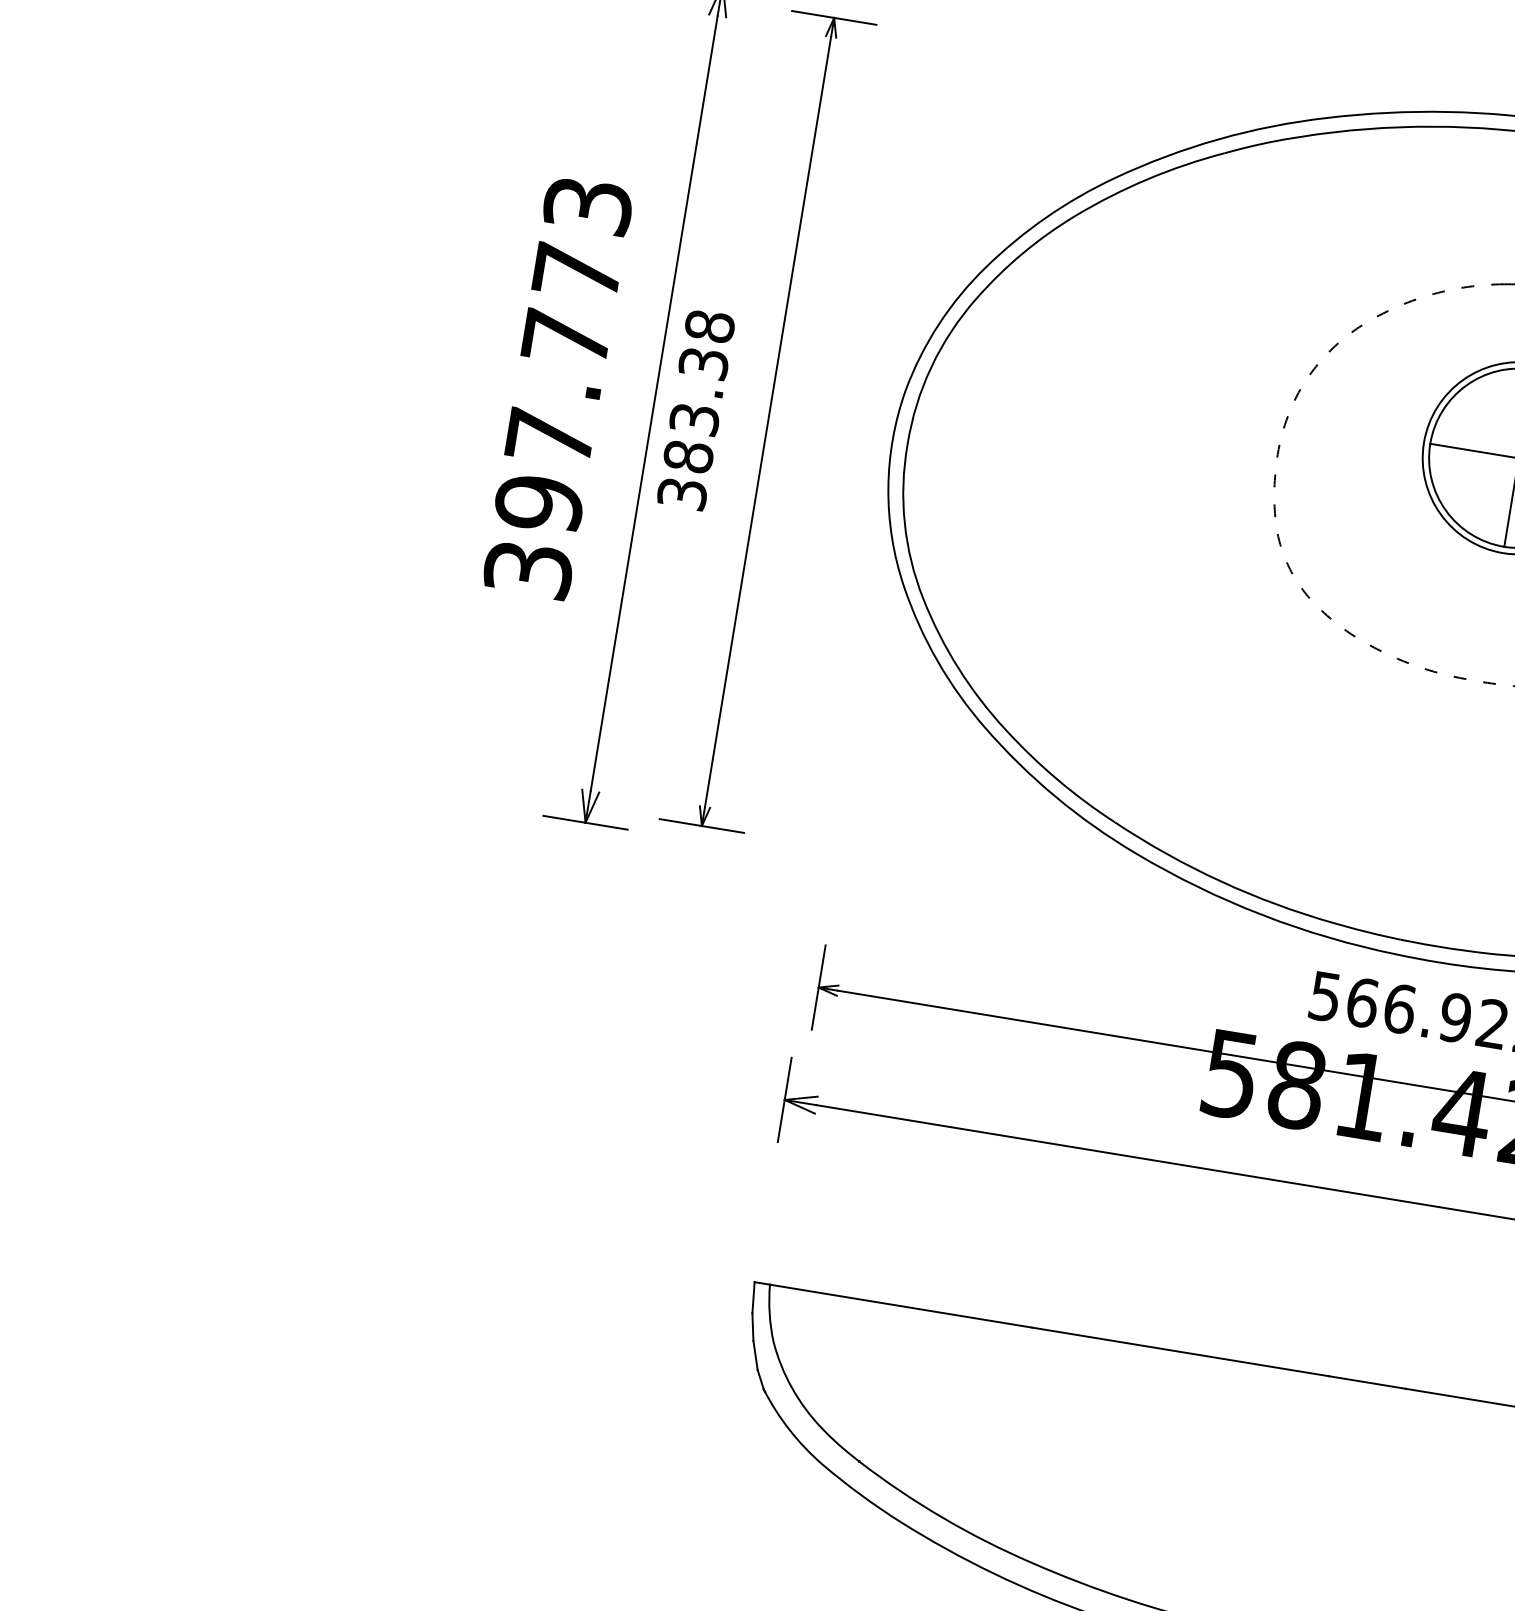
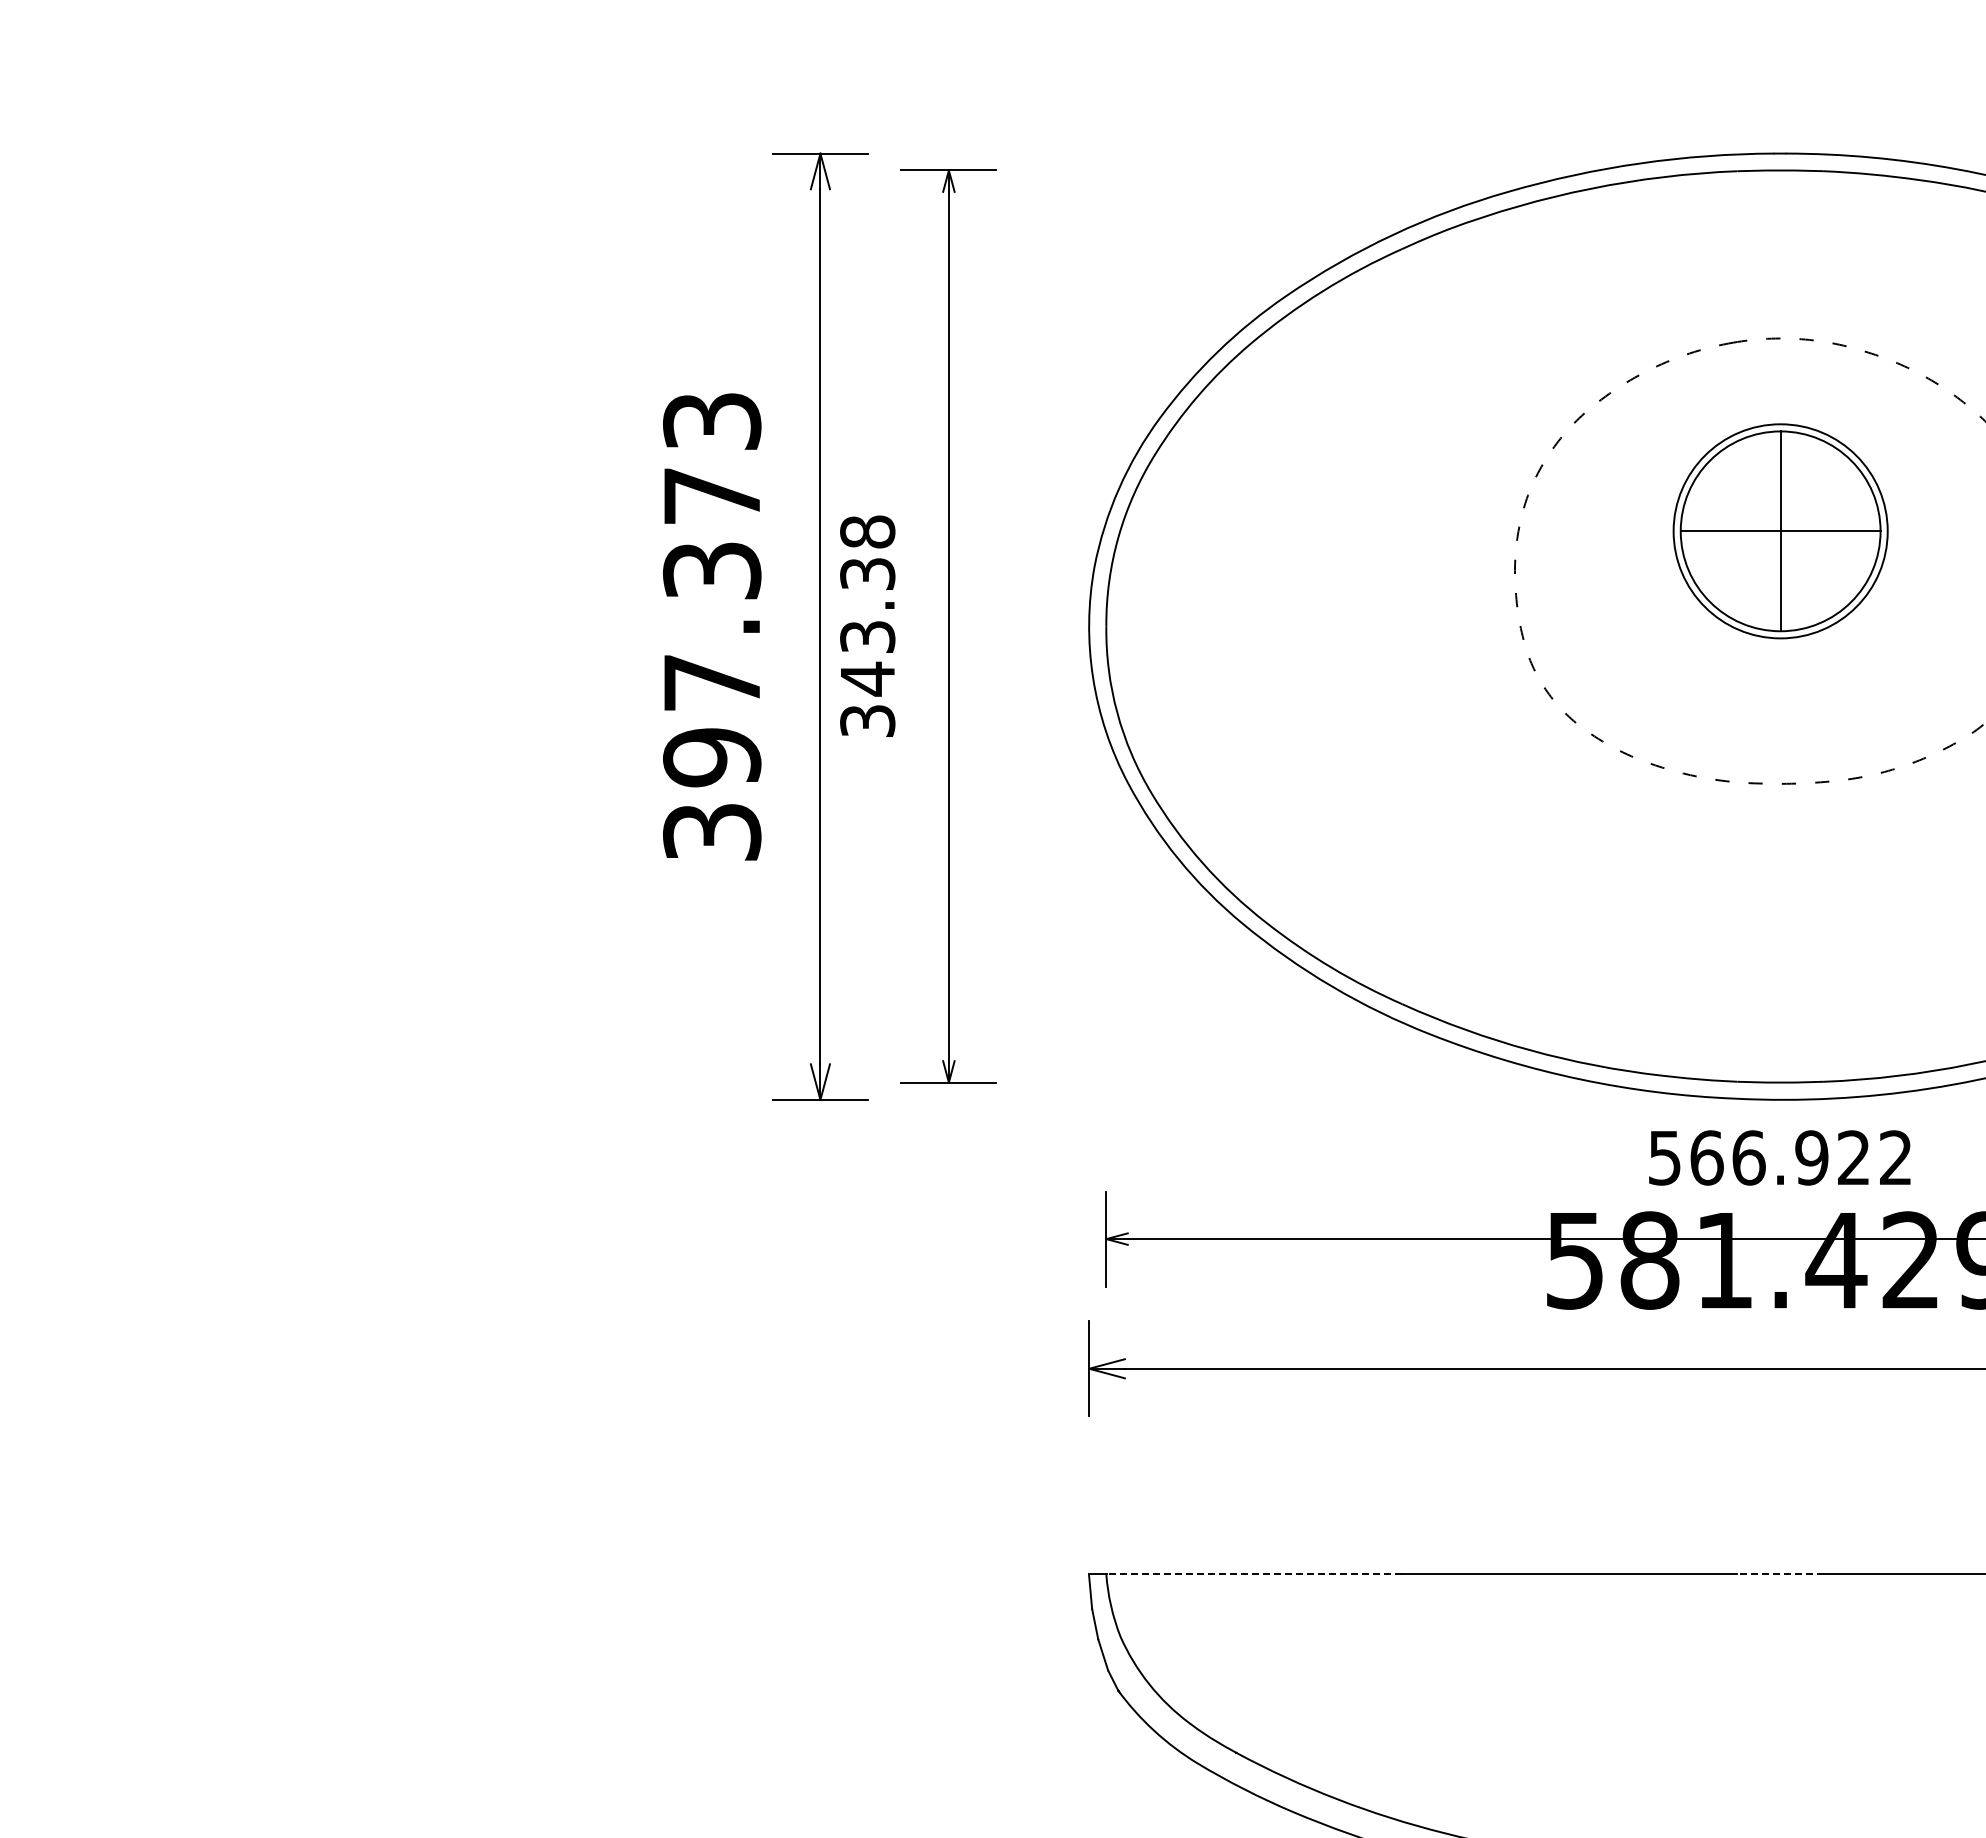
text: (566, 338) -> (712, 570), 397.773 -> 397.373
text: (688, 456) -> (867, 678), 383.38 -> 343.38
line: (901, 1306) -> (1254, 1574), solid -> dashed
line: (1367, 1382) -> (1780, 1574), solid -> dashed

